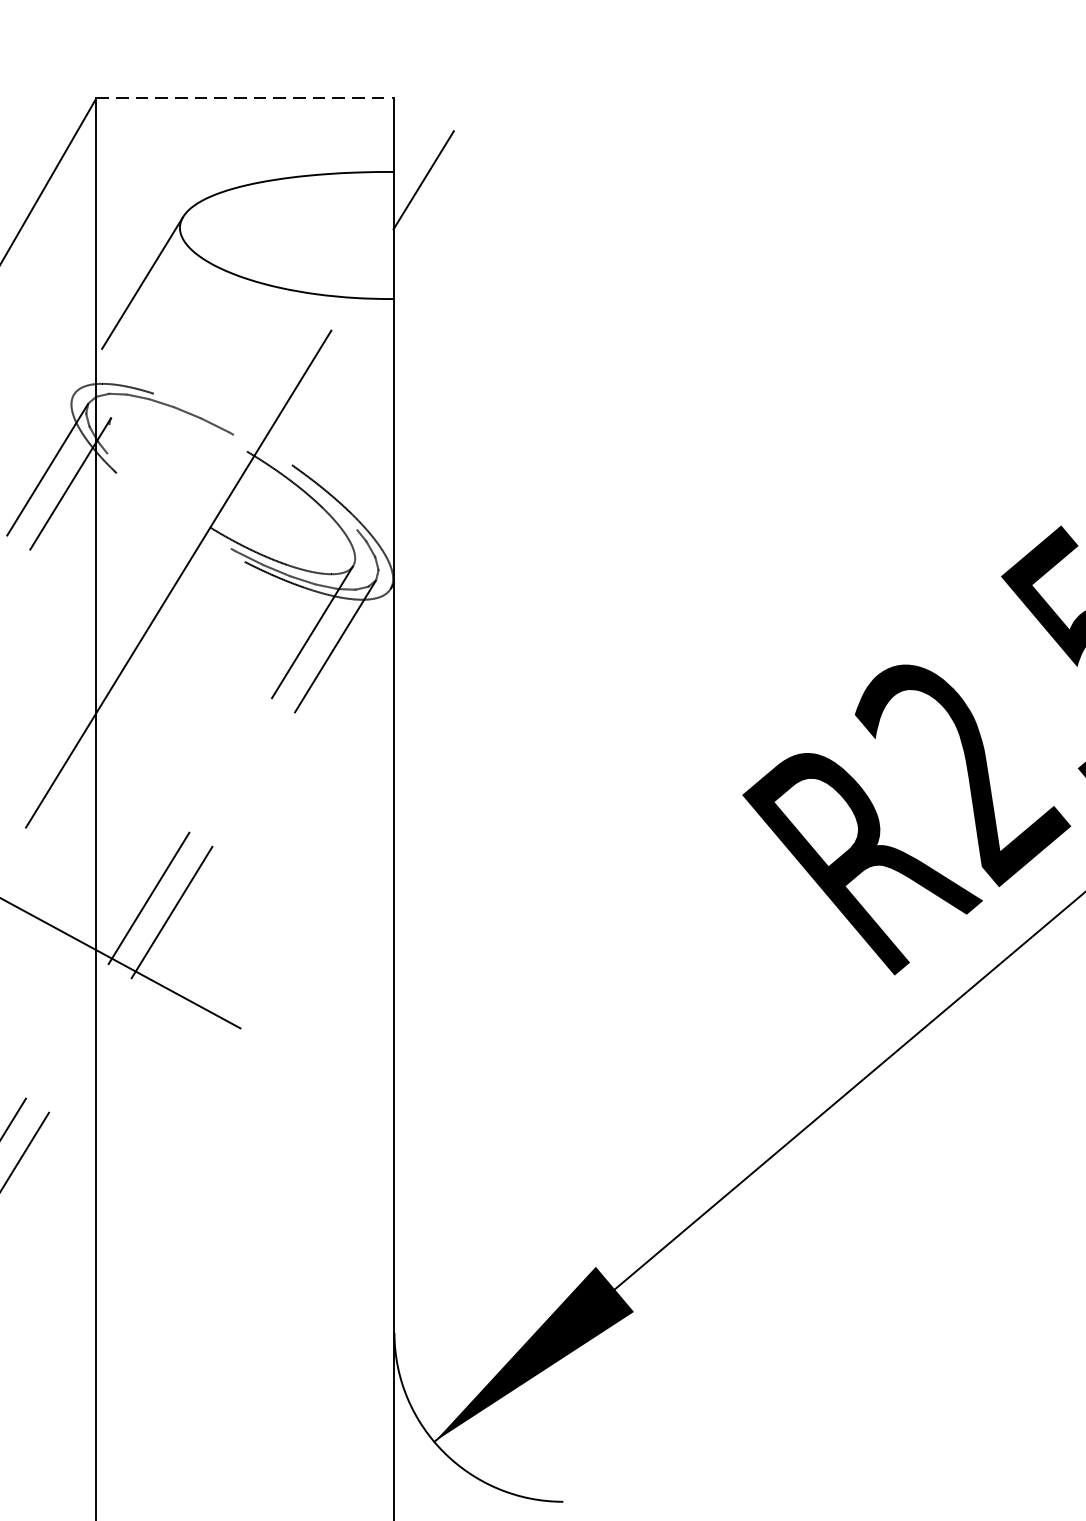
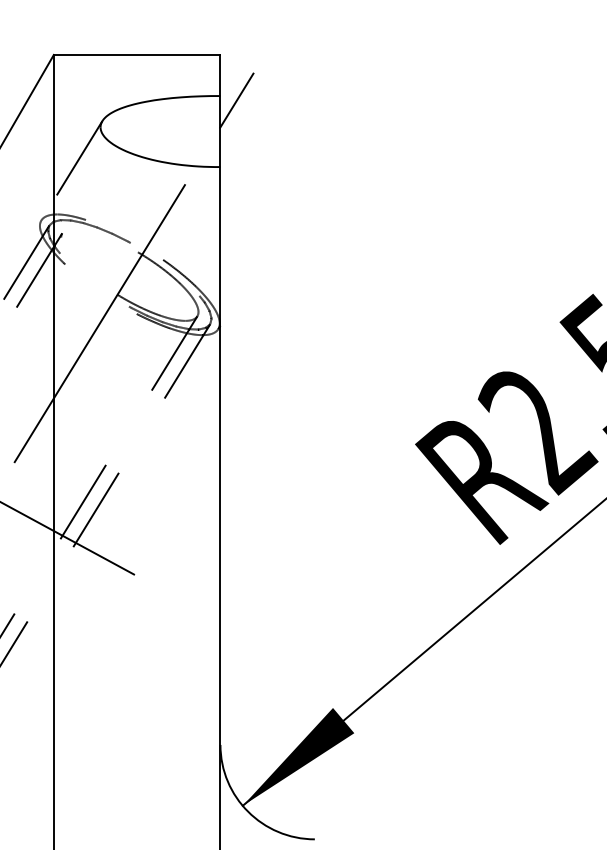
line: (246, 97) -> (137, 54), dashed -> solid

